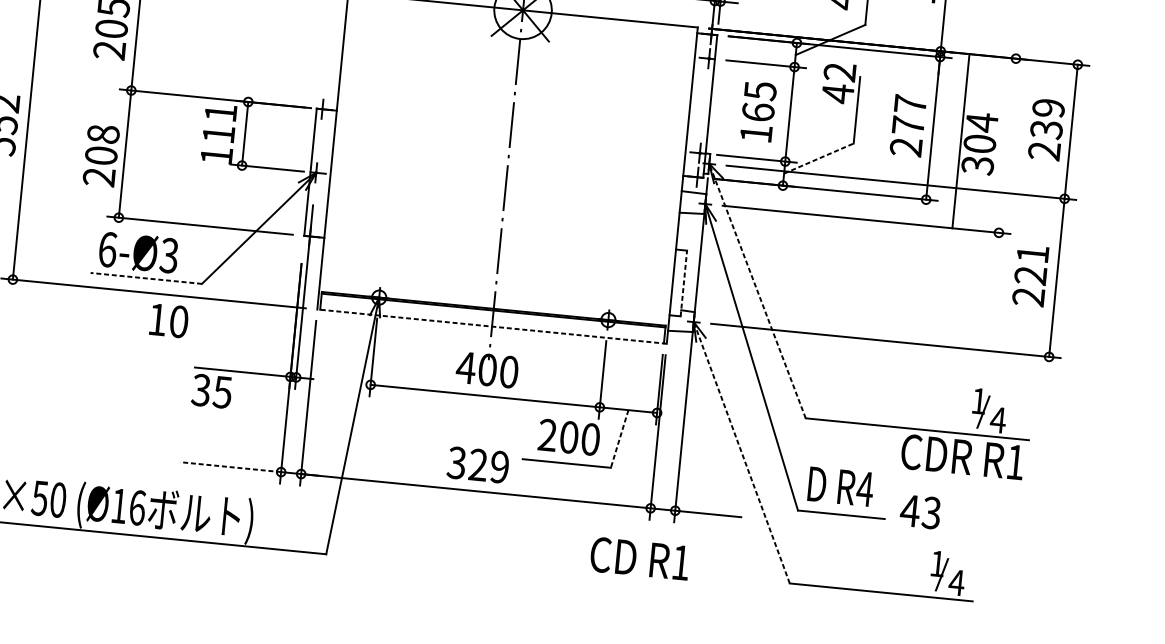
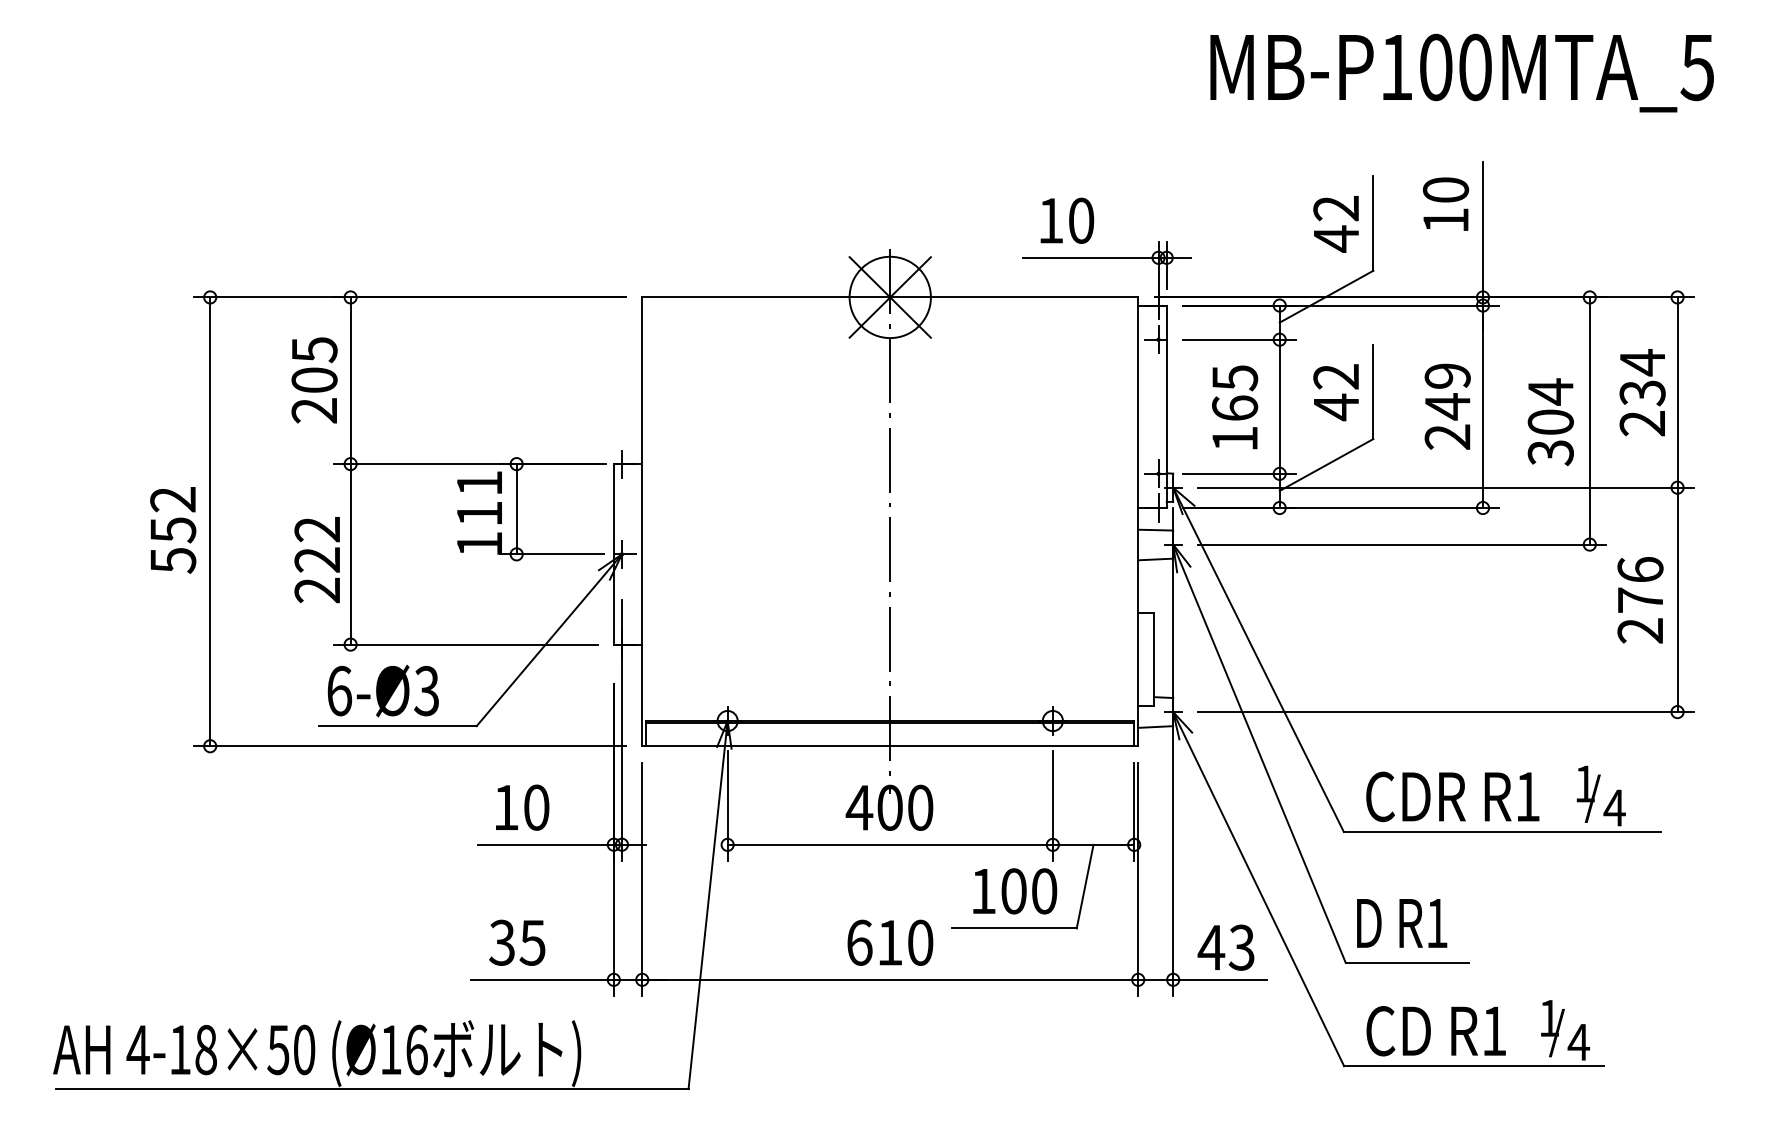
text: (838, 83) -> (1335, 392), moved
text: (1048, 108) -> (1642, 362), 239 -> 234
text: (909, 115) -> (1447, 391), 277 -> 249
line: (960, 140) -> (1589, 420), moved
text: (102, 144) -> (317, 544), 208 -> 222
line: (818, 158) -> (1326, 465), dashed -> solid
text: (1031, 265) -> (1640, 585), 221 -> 276
line: (146, 278) -> (397, 726), dashed -> solid
line: (683, 283) -> (1153, 659), dashed -> solid
line: (757, 290) -> (1258, 659), dashed -> solid
text: (169, 320) -> (522, 807), moved
line: (492, 326) -> (890, 746), dashed -> solid
text: (212, 391) -> (517, 942), moved
text: (547, 434) -> (983, 890), 200 -> 100
line: (619, 438) -> (1085, 886), dashed -> solid
line: (741, 452) -> (1258, 889), dashed -> solid
text: (962, 456) -> (1452, 796), moved
text: (477, 464) -> (889, 942), 329 -> 610
line: (230, 466) -> (542, 979), dashed -> solid
text: (864, 489) -> (1436, 923), R4 -> R1
text: (920, 511) -> (1225, 947), moved
text: (639, 558) -> (1435, 1031), moved

